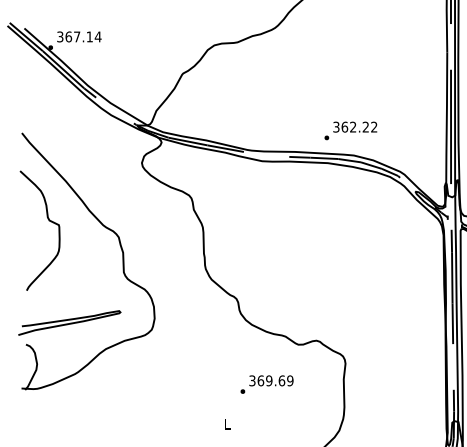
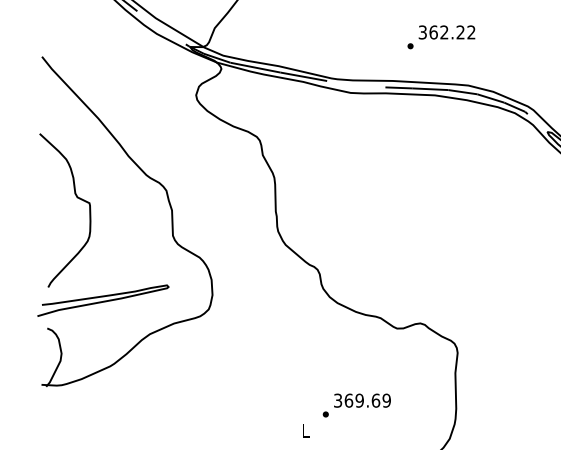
text: (350, 130) -> (440, 36), moved
curve: (48, 220) -> (76, 197), moved
text: (266, 384) -> (356, 405), moved

